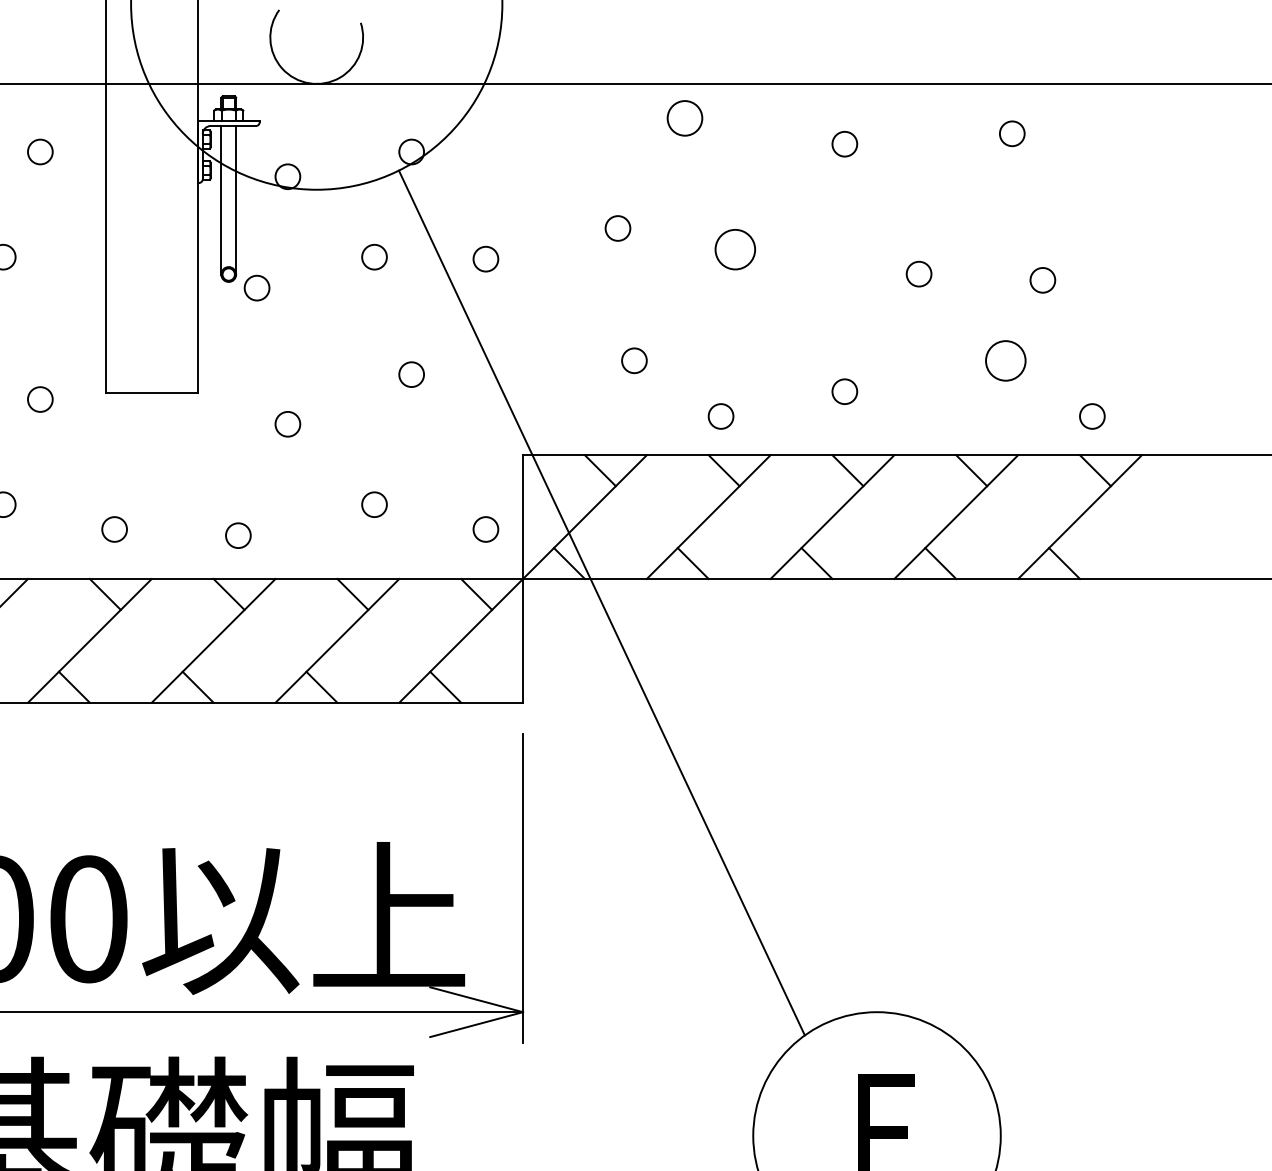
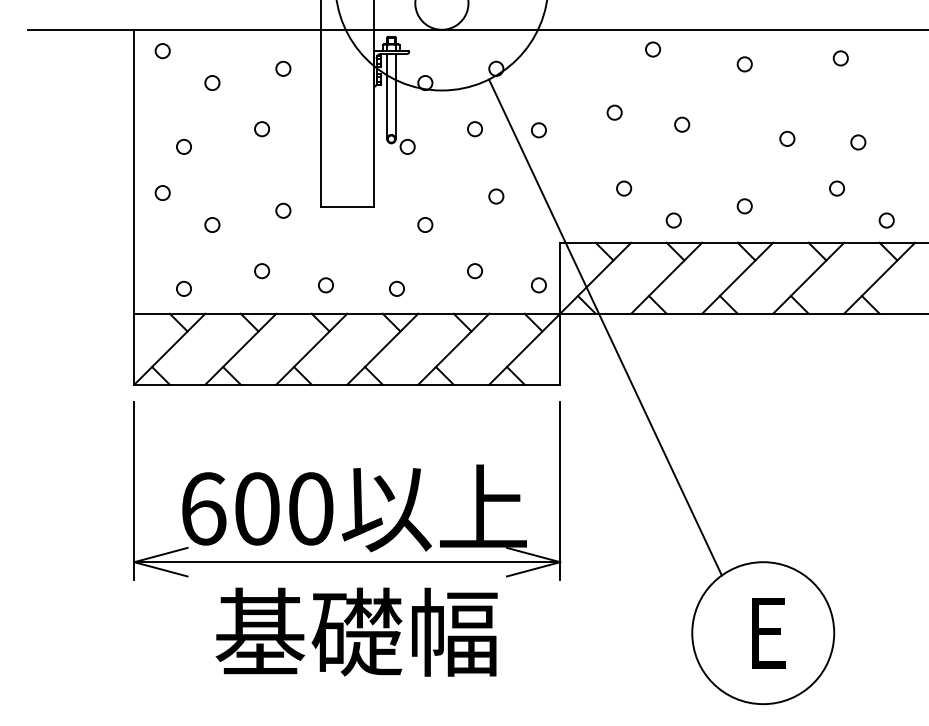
circle: (683, 118) -> (652, 49), size x0.71
circle: (736, 249) -> (682, 124), size x0.62
circle: (1004, 360) -> (836, 188), size x0.62

